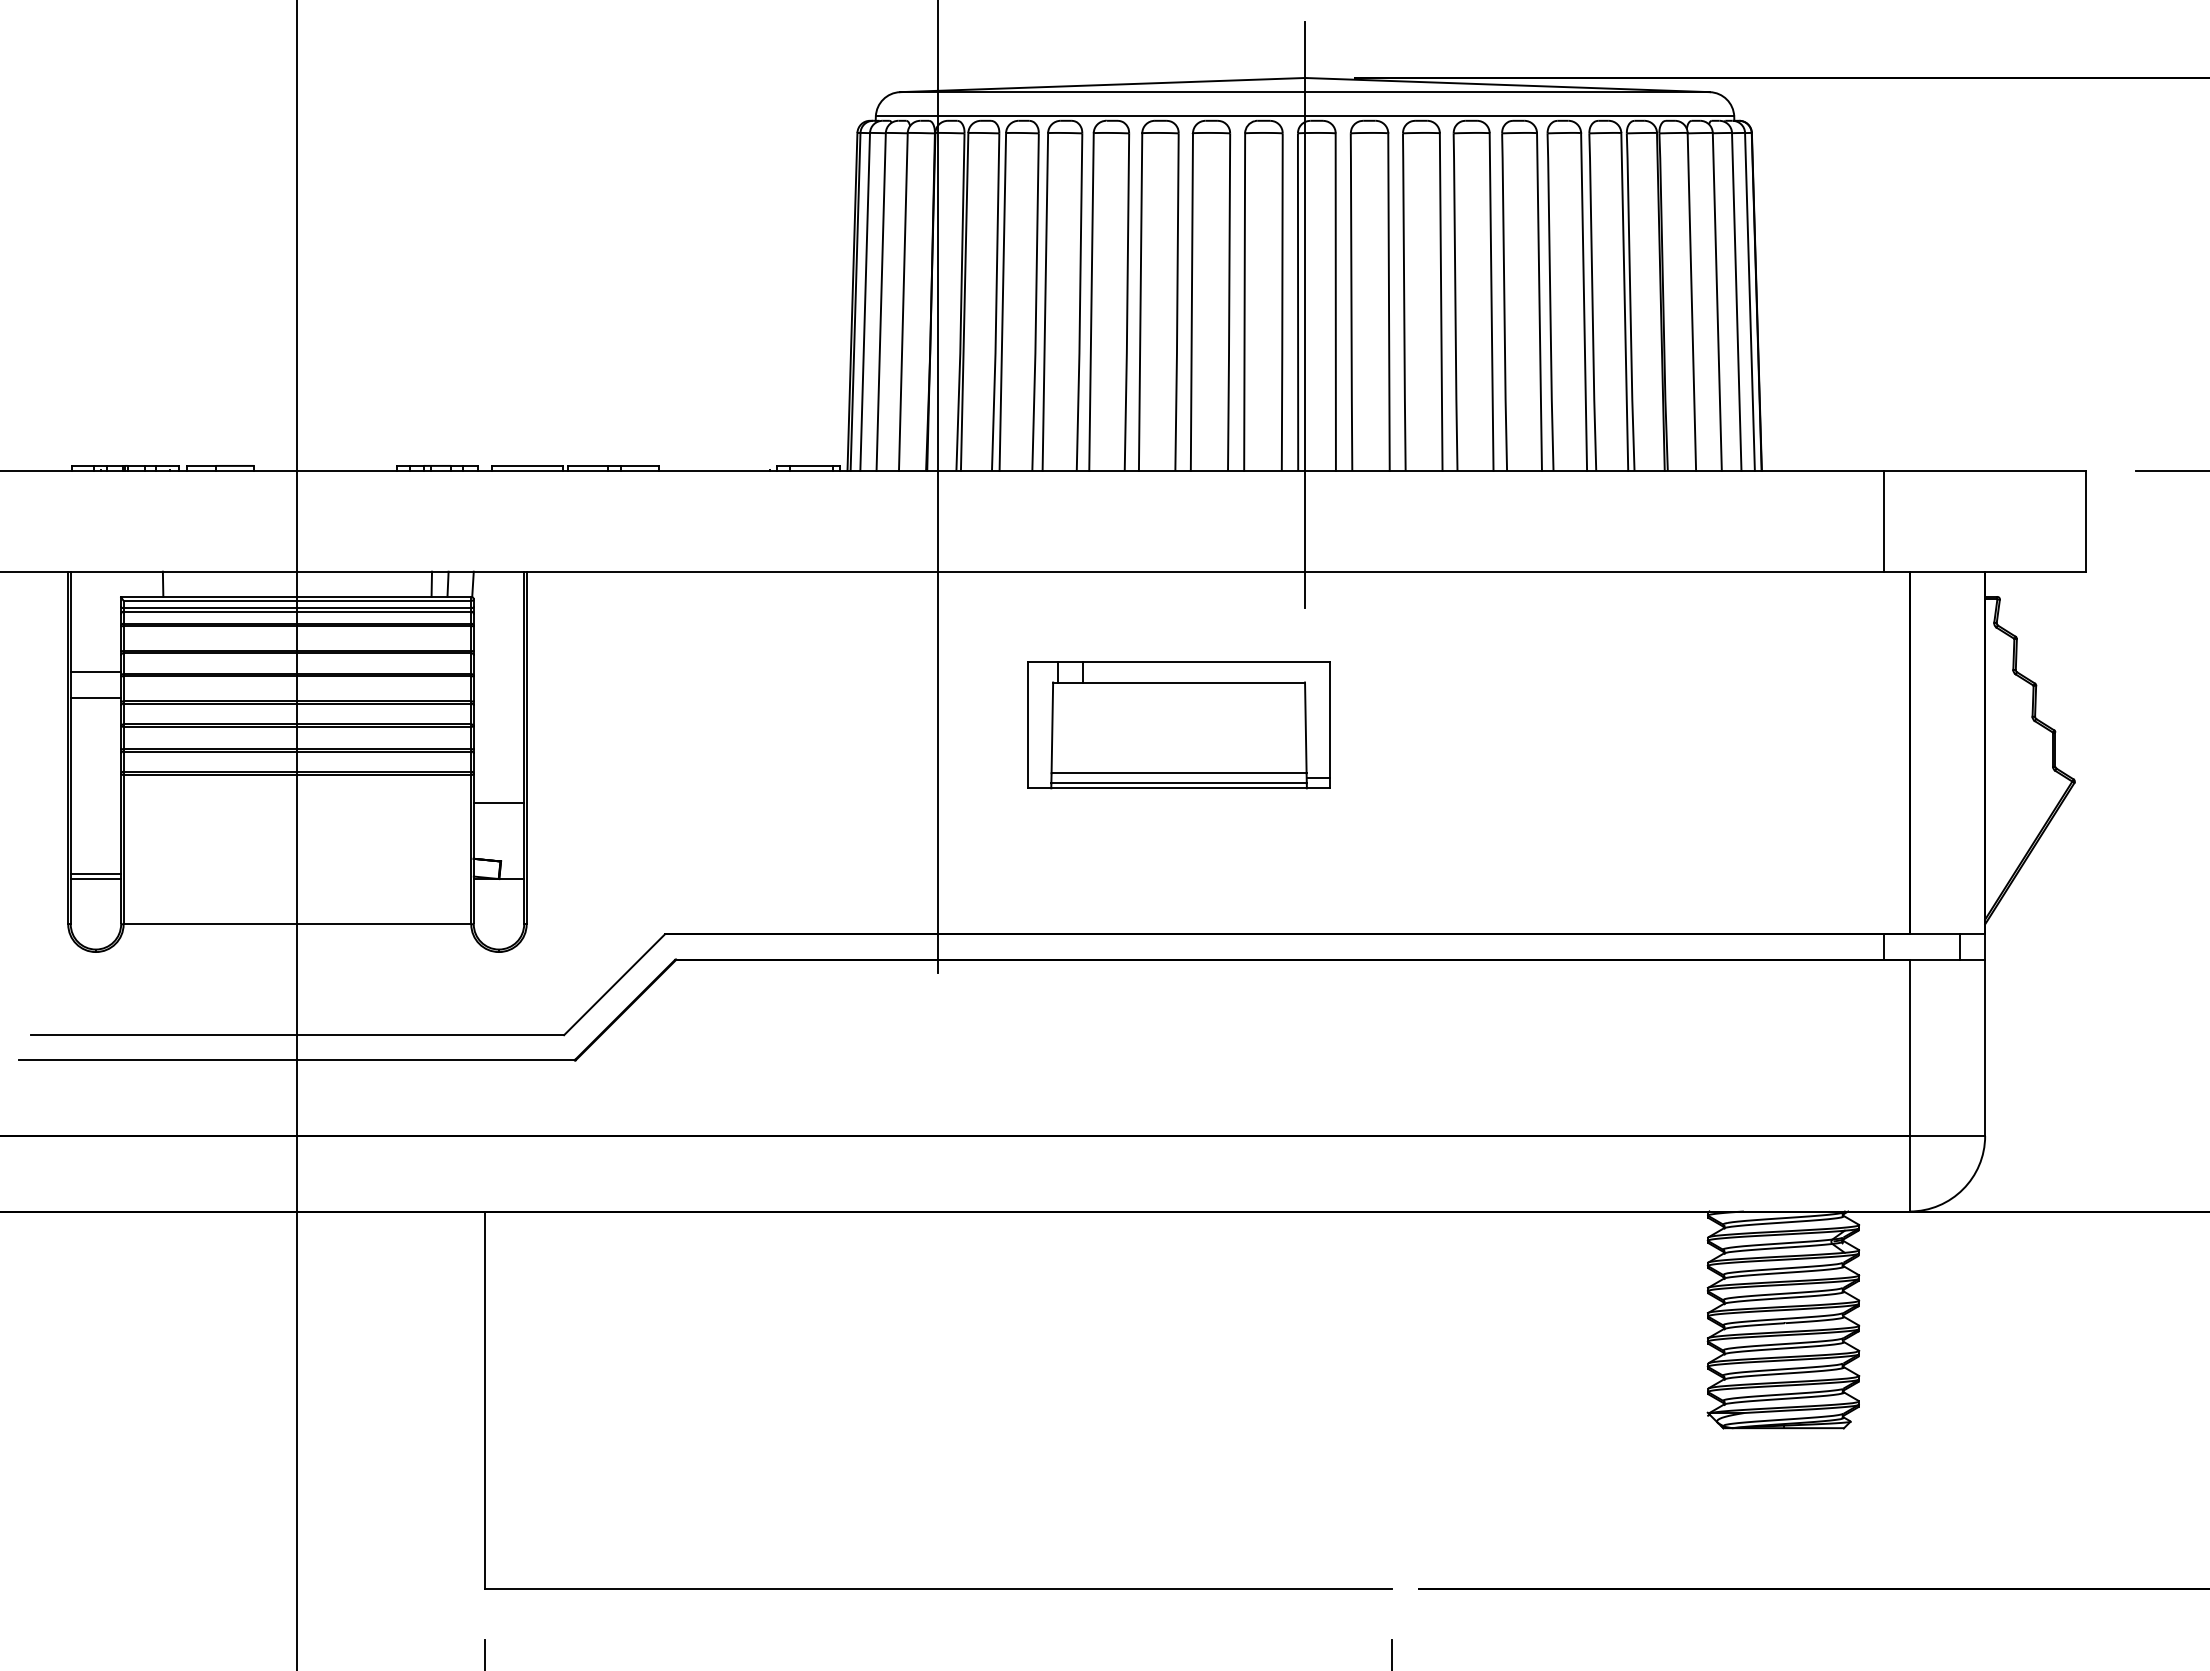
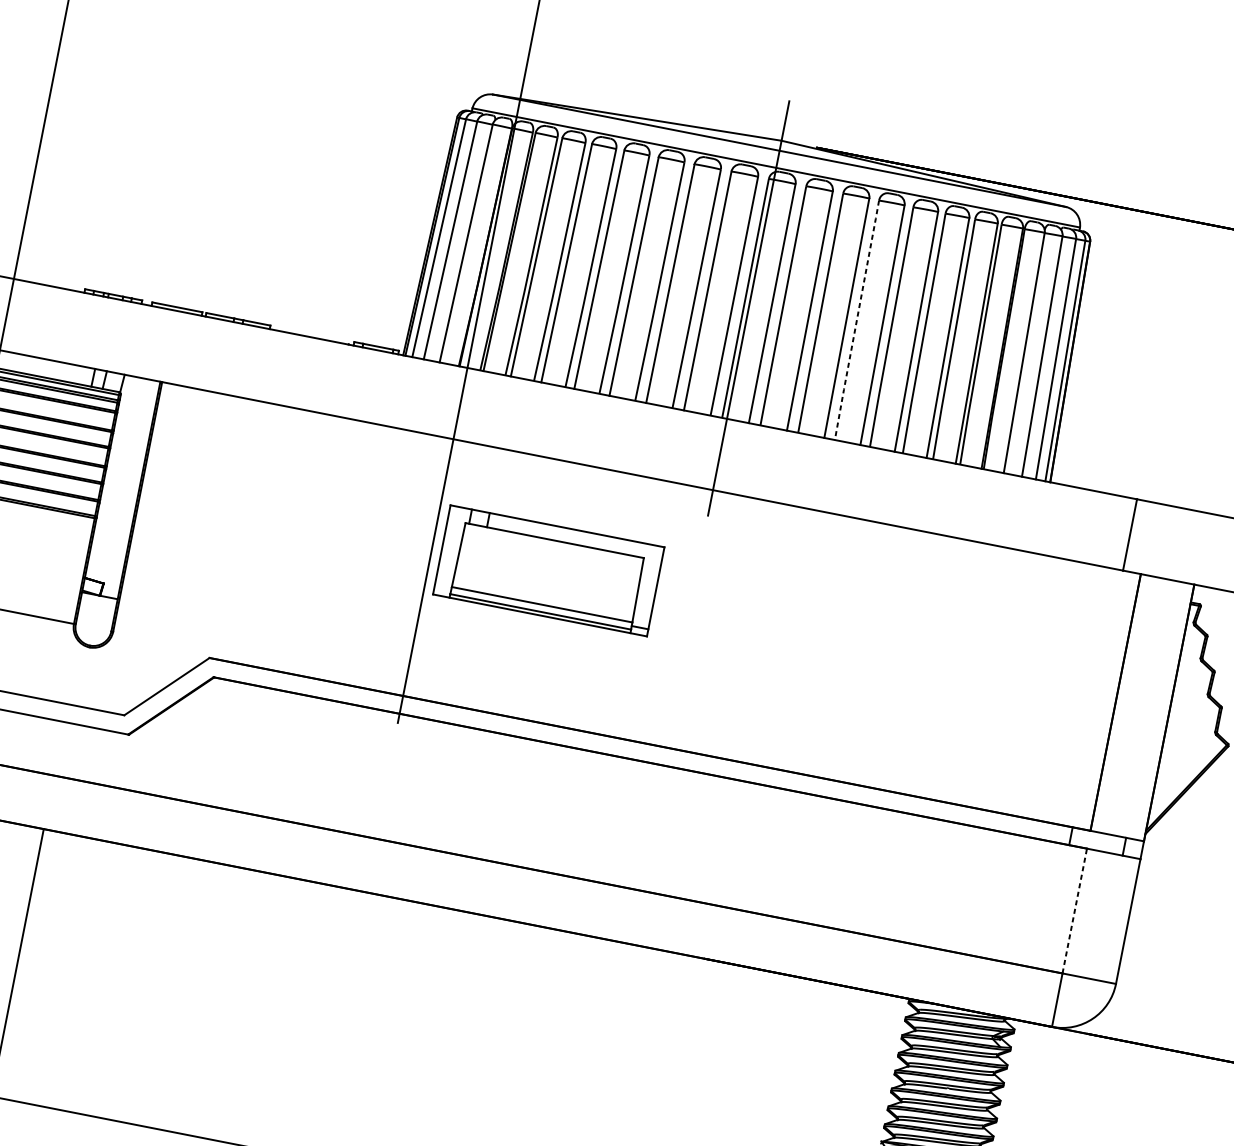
line: (1455, 302) -> (856, 320), solid -> dashed
part: (1178, 725) -> (548, 570), moved
line: (498, 803) -> (110, 542), removed
line: (1909, 1047) -> (1074, 910), solid -> dashed

